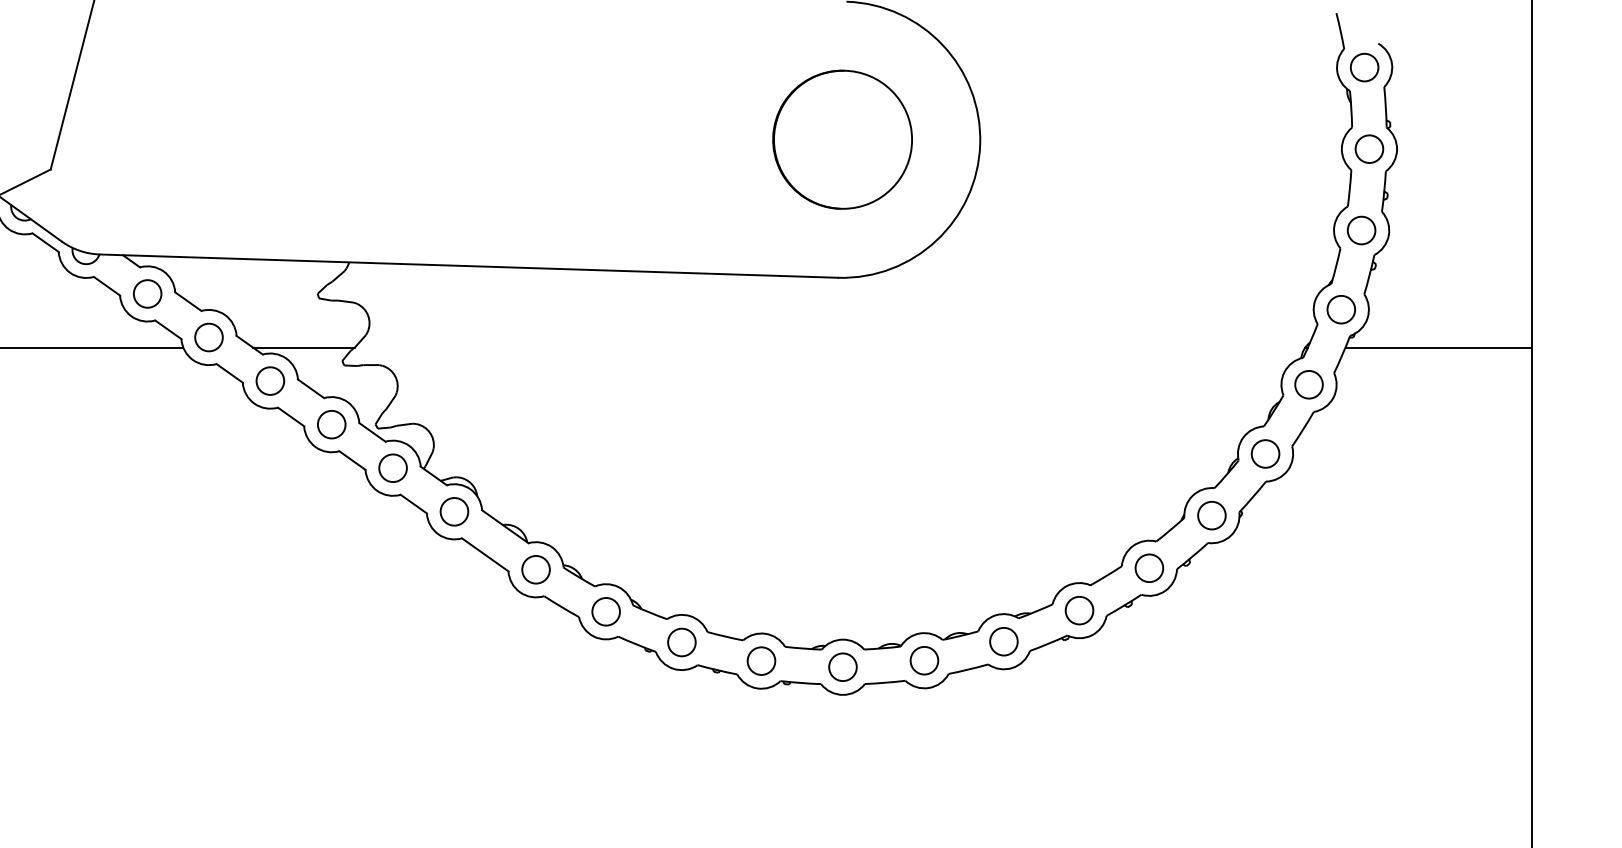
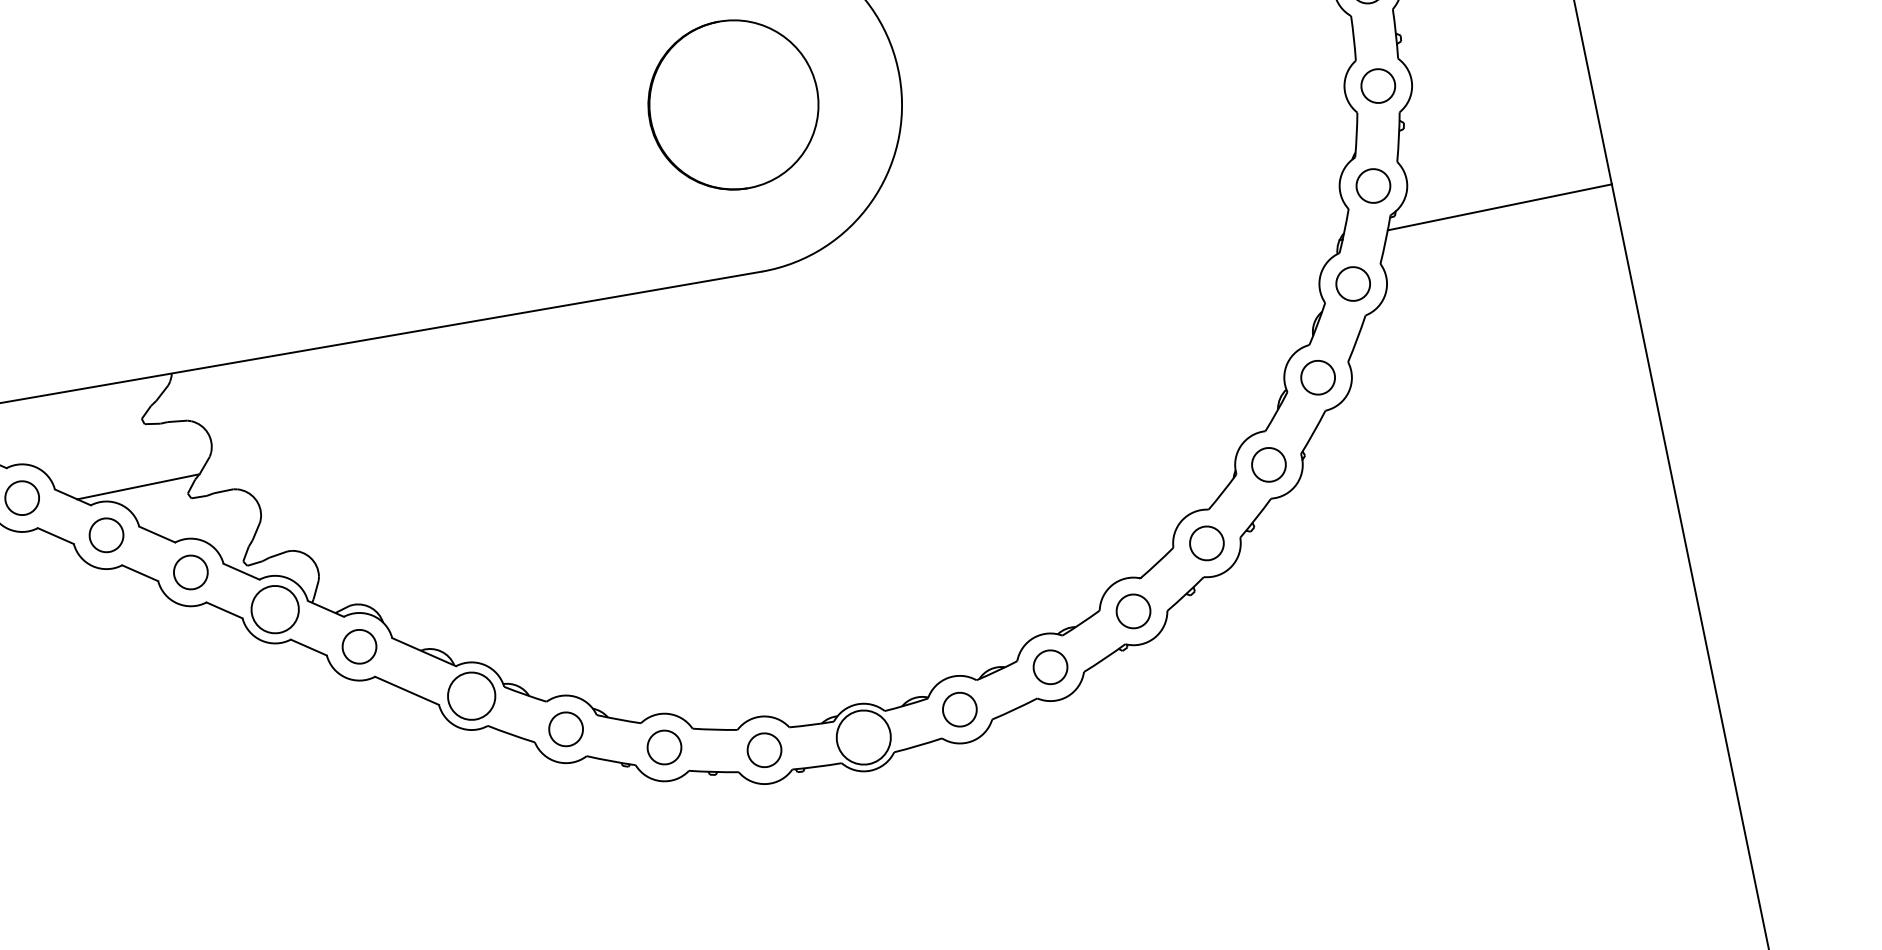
circle: (392, 468) -> (274, 610), size x1.4
circle: (535, 569) -> (470, 696), size x1.4
circle: (842, 667) -> (863, 737), size x1.6

